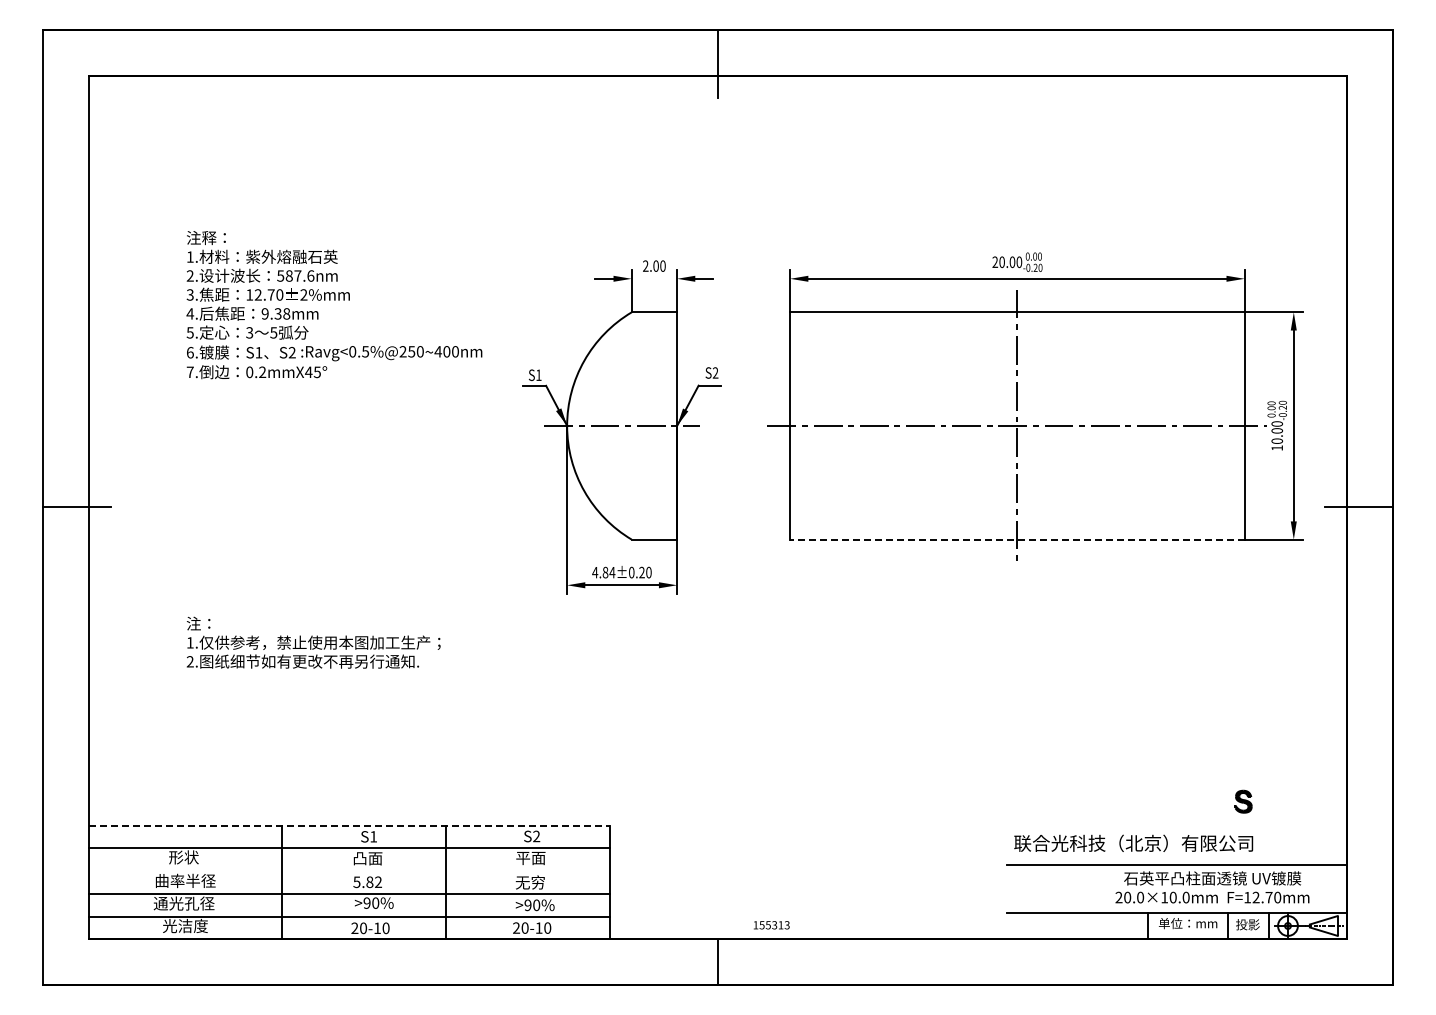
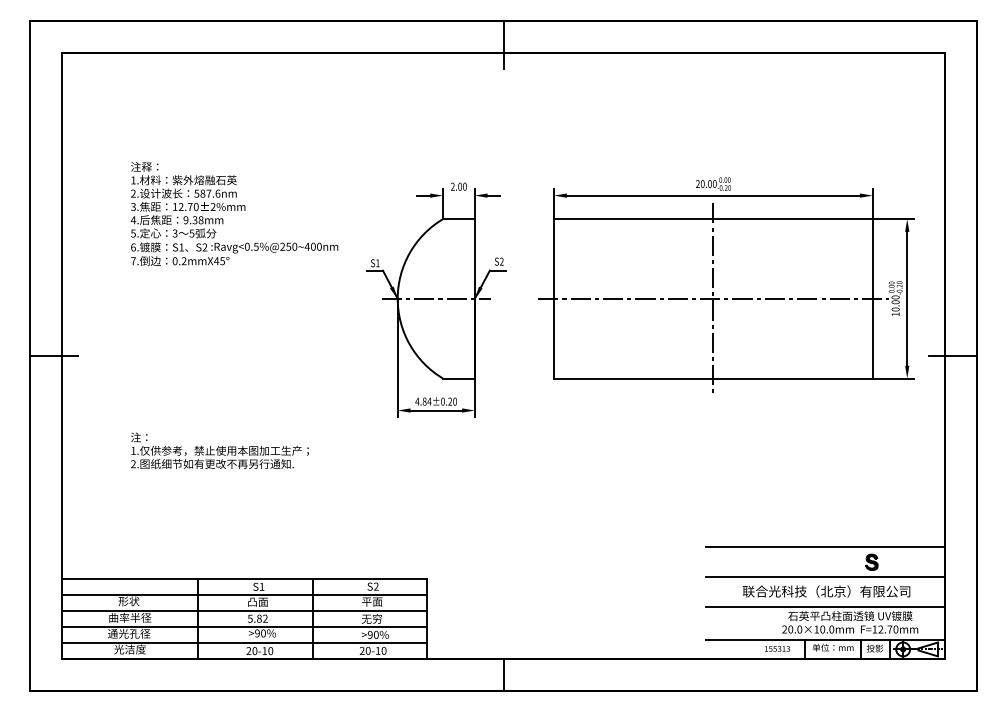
line: (1016, 539) -> (712, 378), dashed -> solid
line: (1176, 780) -> (825, 547), added
line: (1176, 822) -> (825, 576), added
line: (349, 825) -> (245, 578), dashed -> solid
text: (1133, 842) -> (826, 590), moved
line: (348, 871) -> (244, 611), added
text: (771, 925) -> (777, 649), moved

